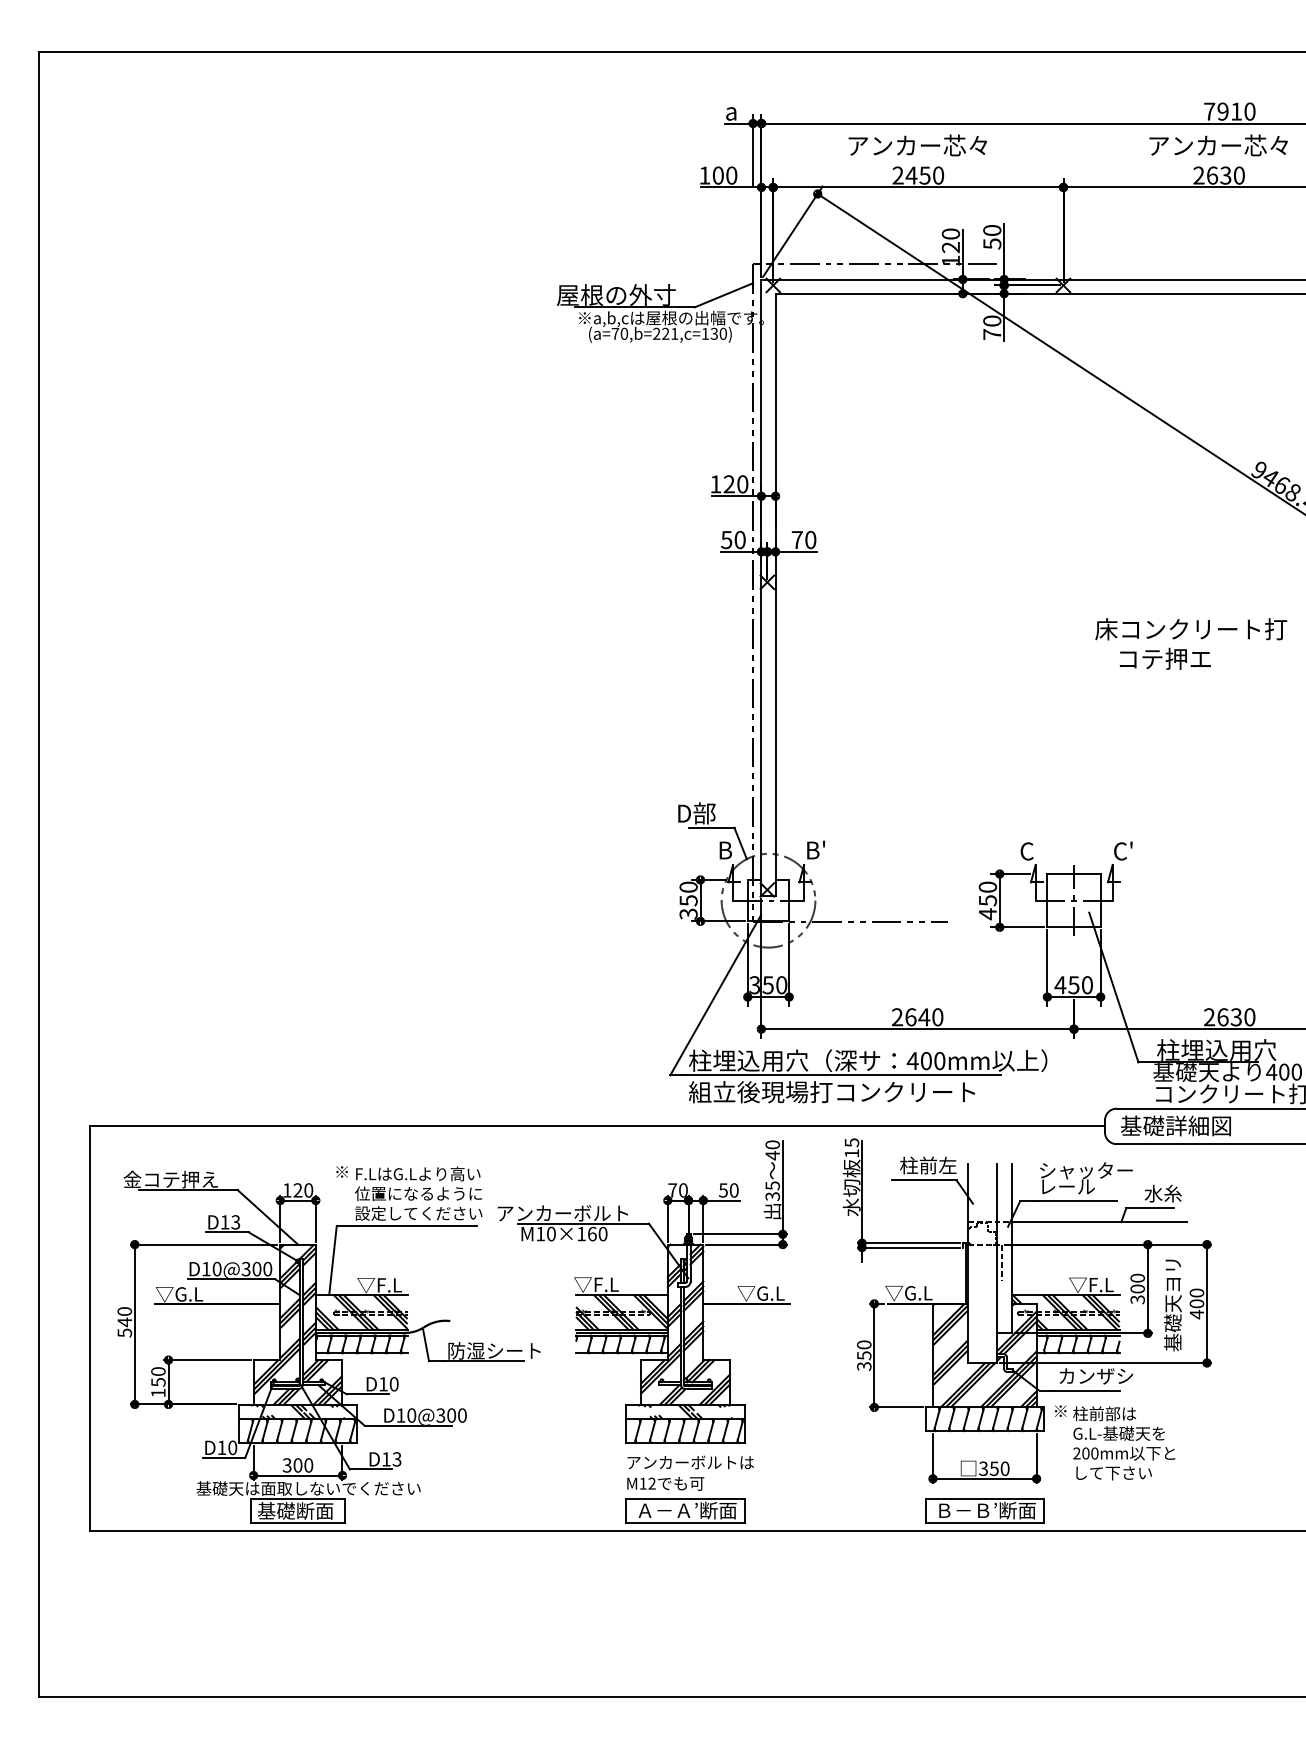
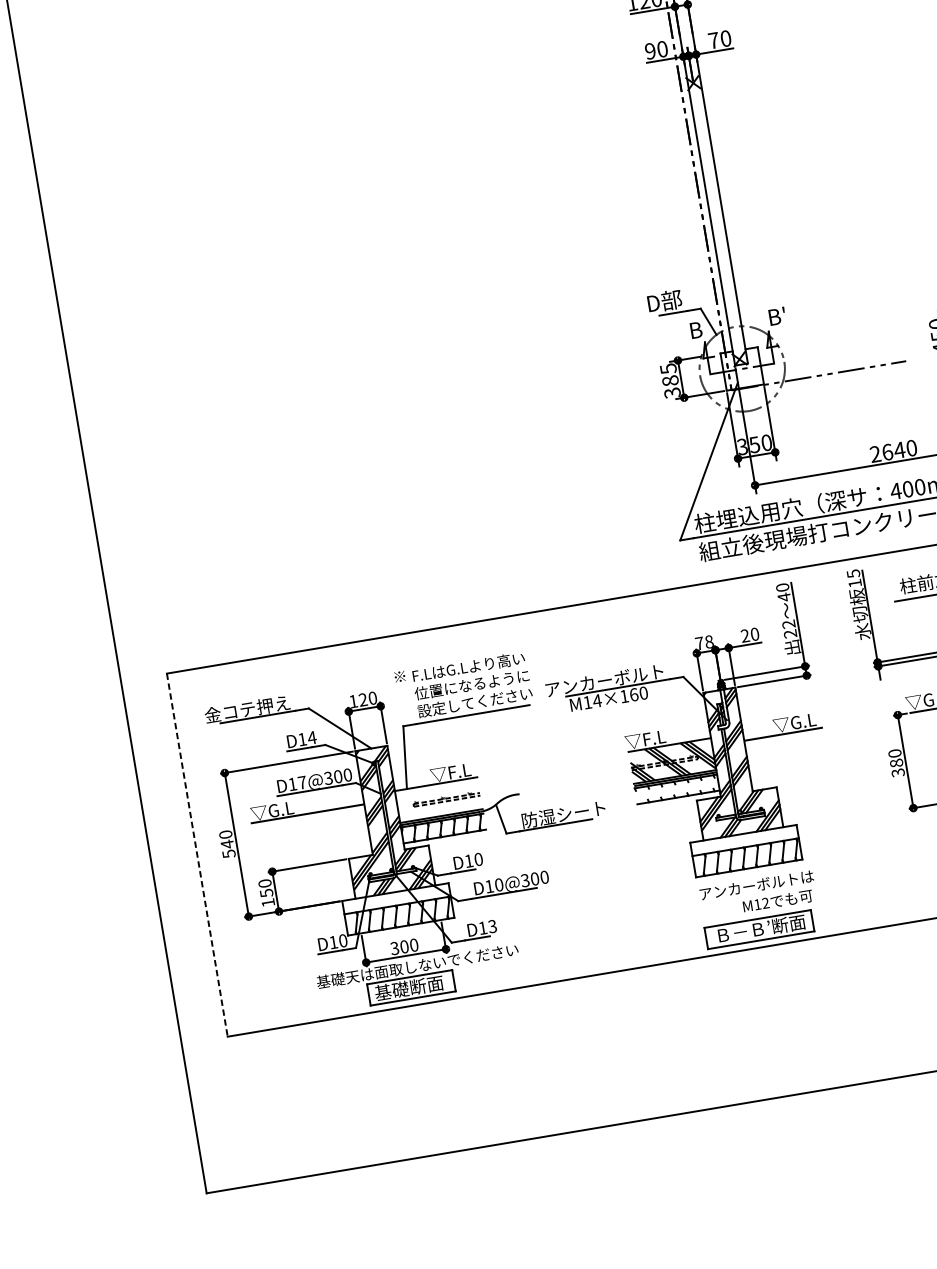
text: (726, 539) -> (650, 50), 50 -> 90
text: (688, 893) -> (669, 374), 350 -> 385
text: (683, 1190) -> (709, 641), 70 -> 78
text: (723, 1190) -> (745, 635), 50 -> 20
text: (772, 1190) -> (789, 628), 35 -> 22
text: (235, 1222) -> (311, 738), D13 -> D14
text: (551, 1233) -> (597, 700), M10×160 -> M14×160
text: (216, 1268) -> (301, 782), D10@300 -> D17@300
hatch: (361, 1312) -> (438, 799), removed
line: (90, 1329) -> (197, 855), solid -> dashed
hatch: (620, 1344) -> (675, 789), removed
text: (864, 1355) -> (896, 762), 350 -> 380
hatch: (302, 1411) -> (400, 897), removed
hatch: (690, 1411) -> (748, 839), removed
text: (665, 1483) -> (777, 901), moved
text: (664, 1510) -> (740, 932), Ａ－Ａ’断面 -> Ｂ－Ｂ’断面

